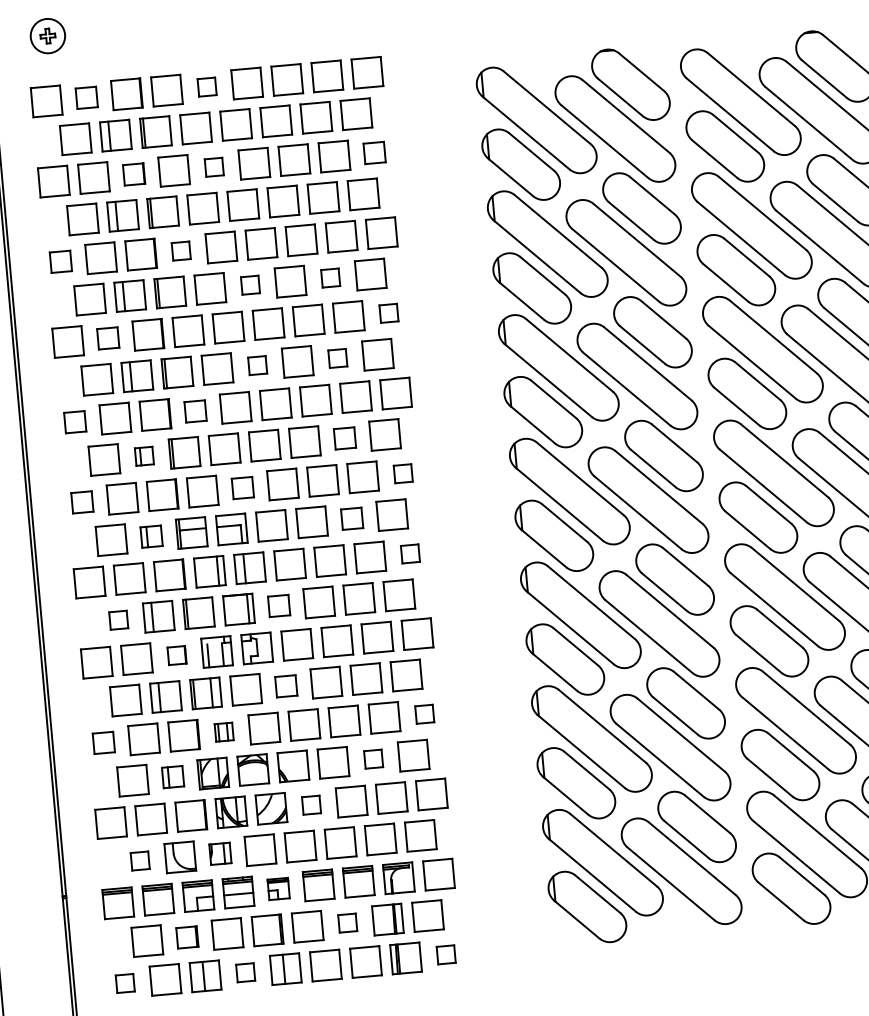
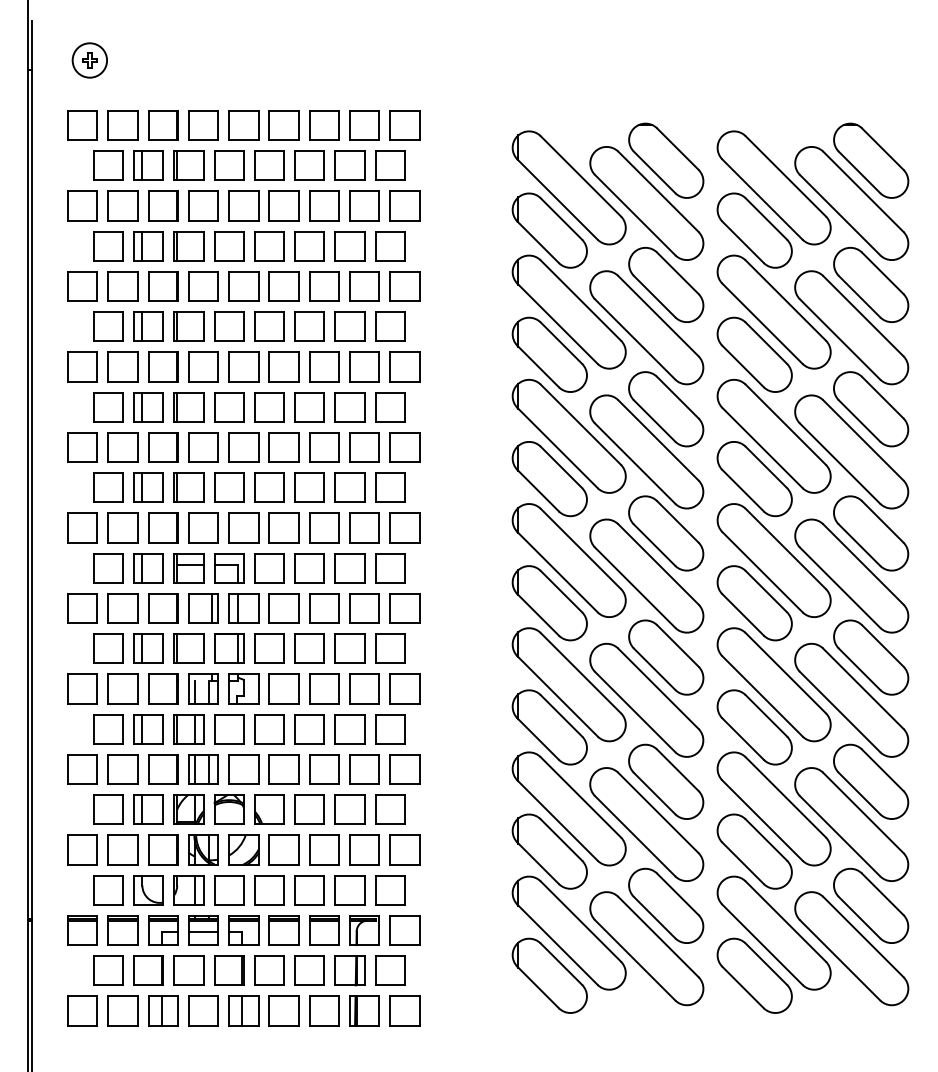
part: (206, 87) -> (243, 125), size x1.67
part: (86, 97) -> (122, 125), size x1.43
part: (374, 152) -> (404, 205), size x1.43
part: (213, 166) -> (243, 205), size x1.67
part: (134, 174) -> (163, 205), size x1.43
part: (181, 251) -> (203, 286), size x1.67
part: (60, 261) -> (82, 286), size x1.43
part: (330, 277) -> (349, 326), size x1.67
part: (250, 285) -> (269, 326), size x1.67
part: (388, 312) -> (404, 366), size x1.67
part: (107, 338) -> (122, 366), size x1.43
part: (337, 358) -> (349, 407), size x1.67
part: (257, 365) -> (269, 407), size x1.67
part: (195, 411) -> (203, 447), size x1.43
part: (75, 422) -> (82, 447), size x1.43
part: (344, 438) -> (349, 487), size x1.43
part: (144, 456) -> (148, 487), size x1.67
part: (402, 473) -> (404, 527), size x1.67
part: (242, 487) -> (243, 527), size x1.43
part: (82, 501) -> (82, 527), size x1.43
part: (351, 519) -> (349, 568), size x1.43
part: (151, 536) -> (148, 568), size x1.43
part: (410, 553) -> (404, 608), size x1.67
part: (279, 605) -> (269, 648), size x1.43
part: (118, 620) -> (108, 648), size x1.67
part: (177, 655) -> (163, 688), size x1.67
part: (286, 686) -> (269, 729), size x1.43
part: (424, 714) -> (404, 769), size x1.67
part: (224, 732) -> (203, 769), size x1.67
part: (103, 742) -> (82, 769), size x1.43
part: (373, 759) -> (349, 809), size x1.67
part: (172, 776) -> (148, 809), size x1.43
part: (310, 804) -> (283, 849), size x1.67
part: (219, 854) -> (188, 890), size x1.43
part: (140, 861) -> (108, 890), size x1.67
part: (278, 889) -> (243, 930), size x1.43
part: (347, 922) -> (309, 970), size x1.67
part: (187, 937) -> (148, 970), size x1.43
part: (445, 954) -> (404, 1010), size x1.67
part: (245, 972) -> (203, 1010), size x1.67
part: (125, 983) -> (82, 1010), size x1.67

